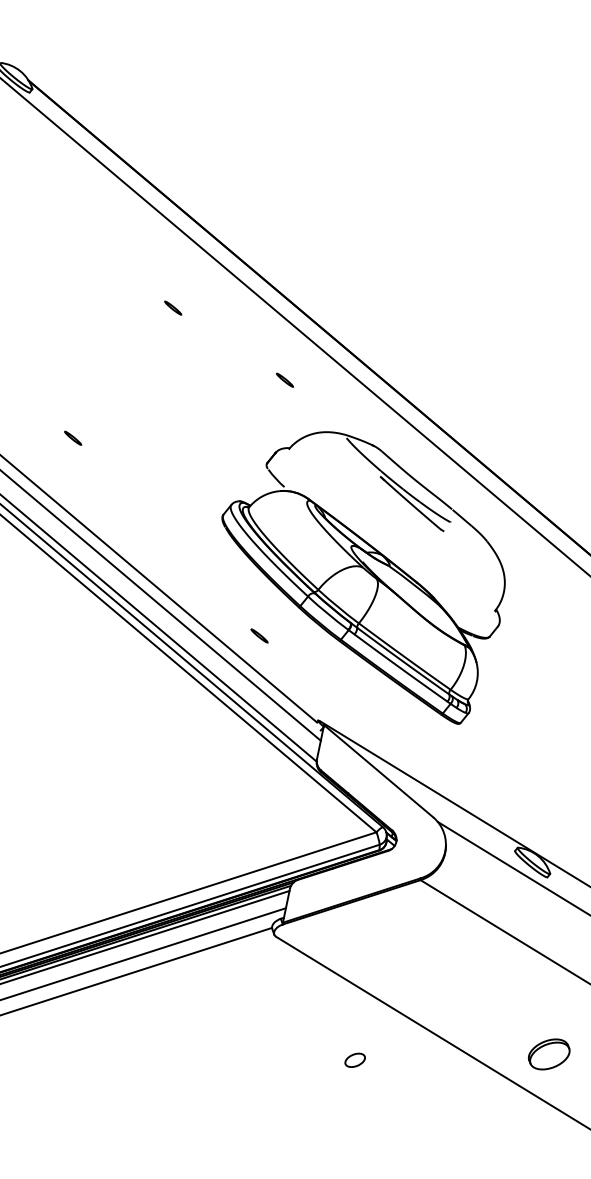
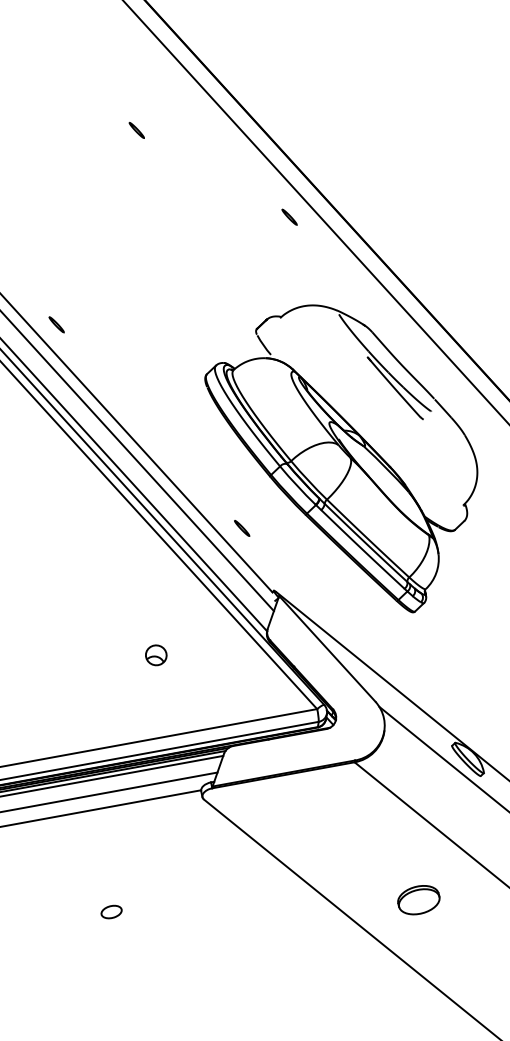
part: (173, 307) -> (137, 129), moved
part: (284, 379) -> (289, 216), moved
part: (73, 437) -> (57, 324), moved
part: (259, 635) -> (242, 527), moved
part: (209, 799) -> (155, 654), added
part: (549, 1054) -> (419, 900), moved
part: (354, 1059) -> (111, 911), moved

